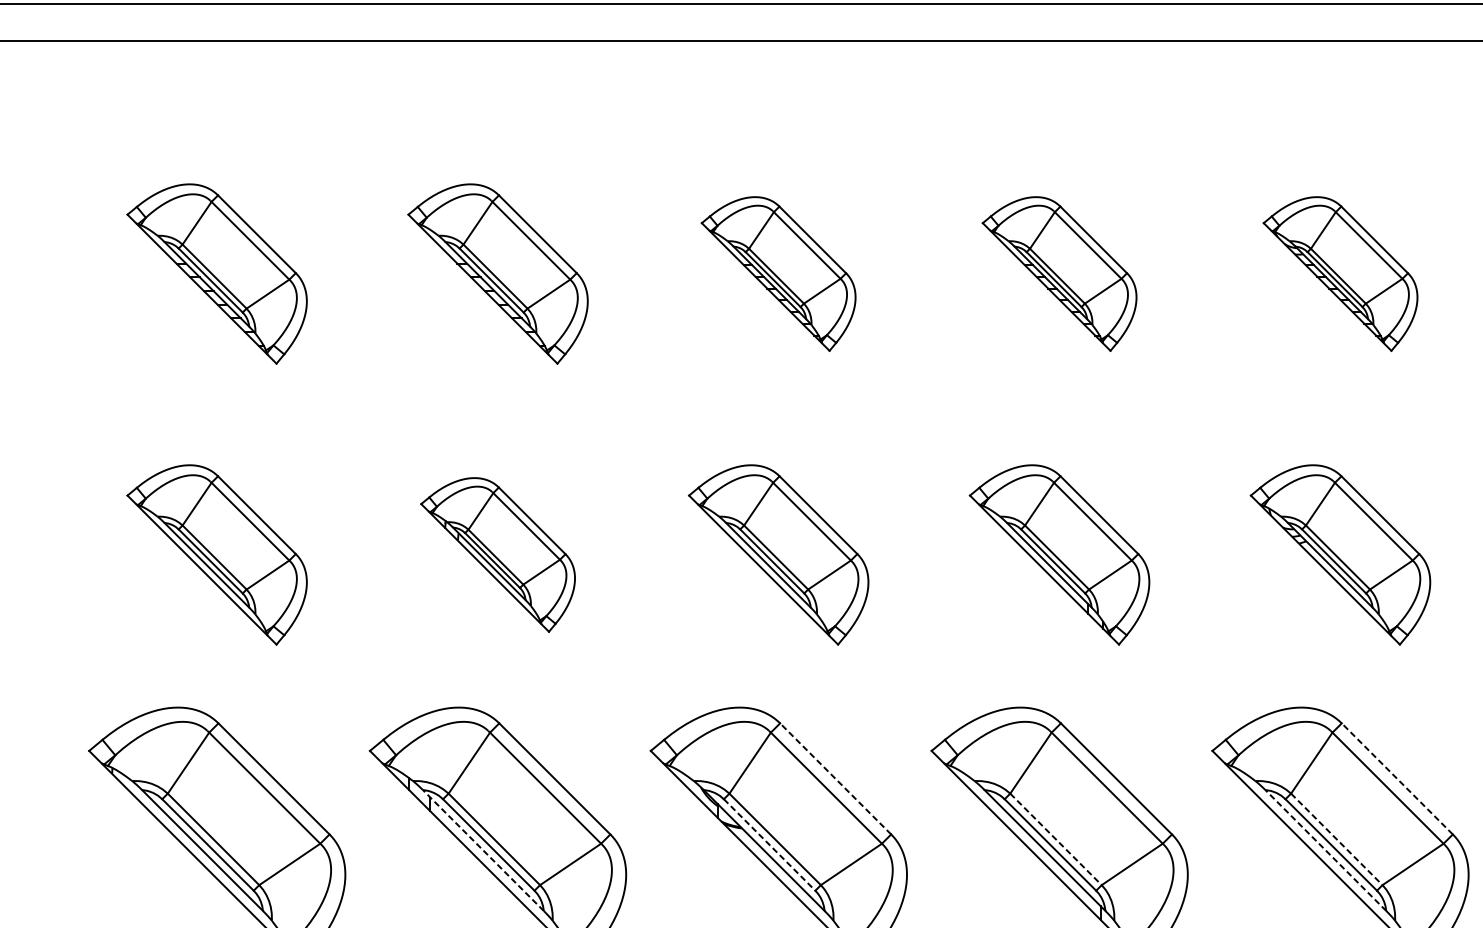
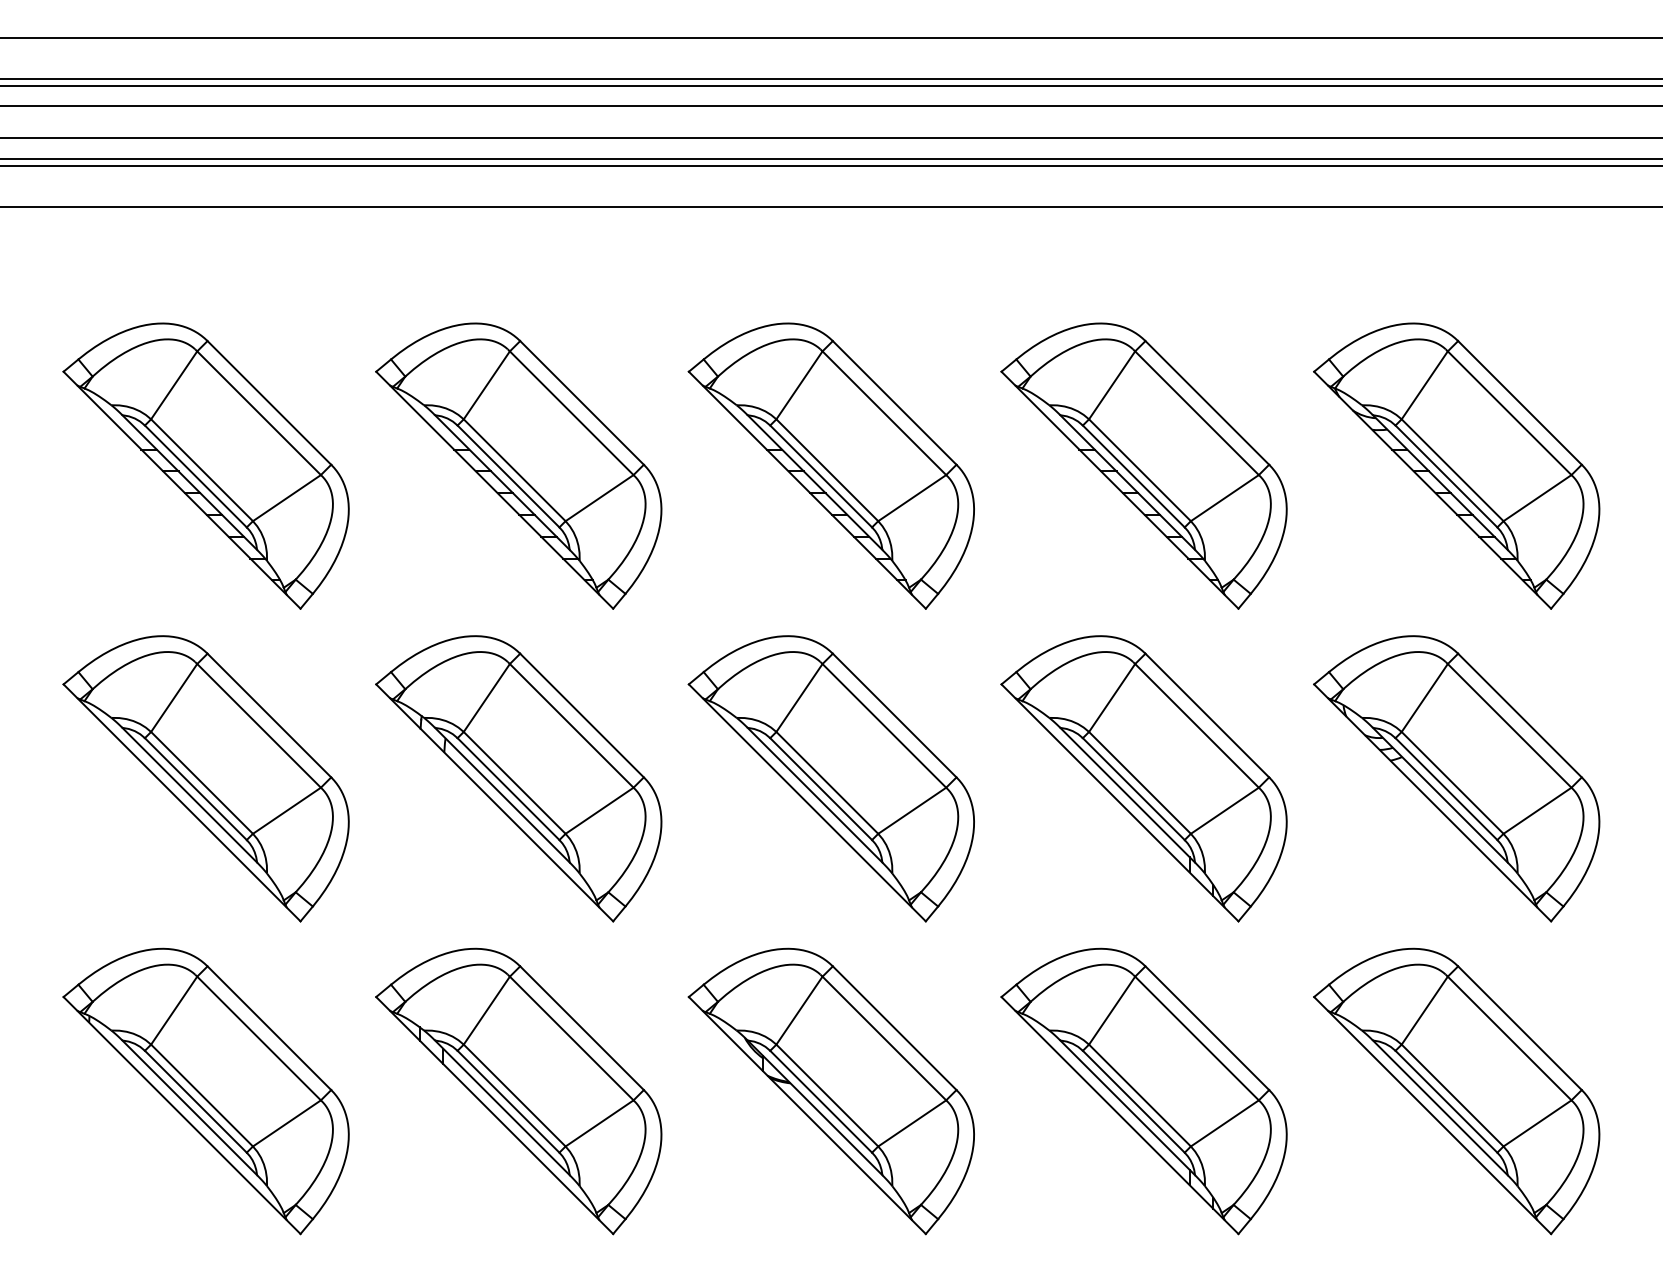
part: (216, 273) -> (205, 465), size x1.43
part: (497, 273) -> (518, 465), size x1.43
part: (778, 273) -> (830, 465), size x1.67
part: (1059, 273) -> (1143, 465), size x1.67
part: (1340, 273) -> (1456, 465), size x1.67
part: (216, 554) -> (205, 778), size x1.43
part: (497, 554) -> (518, 778), size x1.67
part: (778, 554) -> (830, 778), size x1.43
part: (1059, 554) -> (1143, 778), size x1.43
part: (1340, 554) -> (1456, 778), size x1.43
line: (835, 778) -> (894, 1027), dashed -> solid
line: (1396, 778) -> (1519, 1027), dashed -> solid
line: (1056, 839) -> (1140, 1095), dashed -> solid
line: (1336, 839) -> (1452, 1095), dashed -> solid
line: (769, 845) -> (821, 1102), dashed -> solid
line: (483, 850) -> (502, 1107), dashed -> solid
line: (1325, 850) -> (1439, 1107), dashed -> solid

